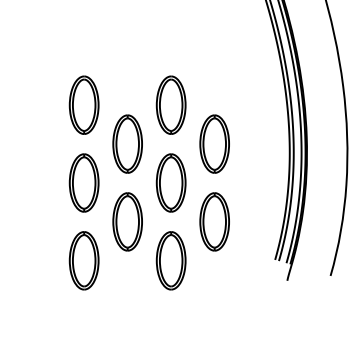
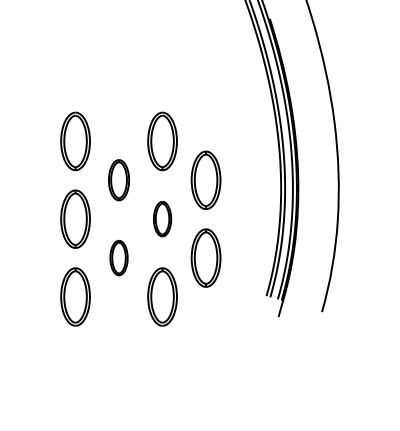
part: (127, 143) -> (118, 179), size x0.7
part: (171, 182) -> (162, 218), size x0.6
part: (127, 221) -> (118, 257), size x0.6

